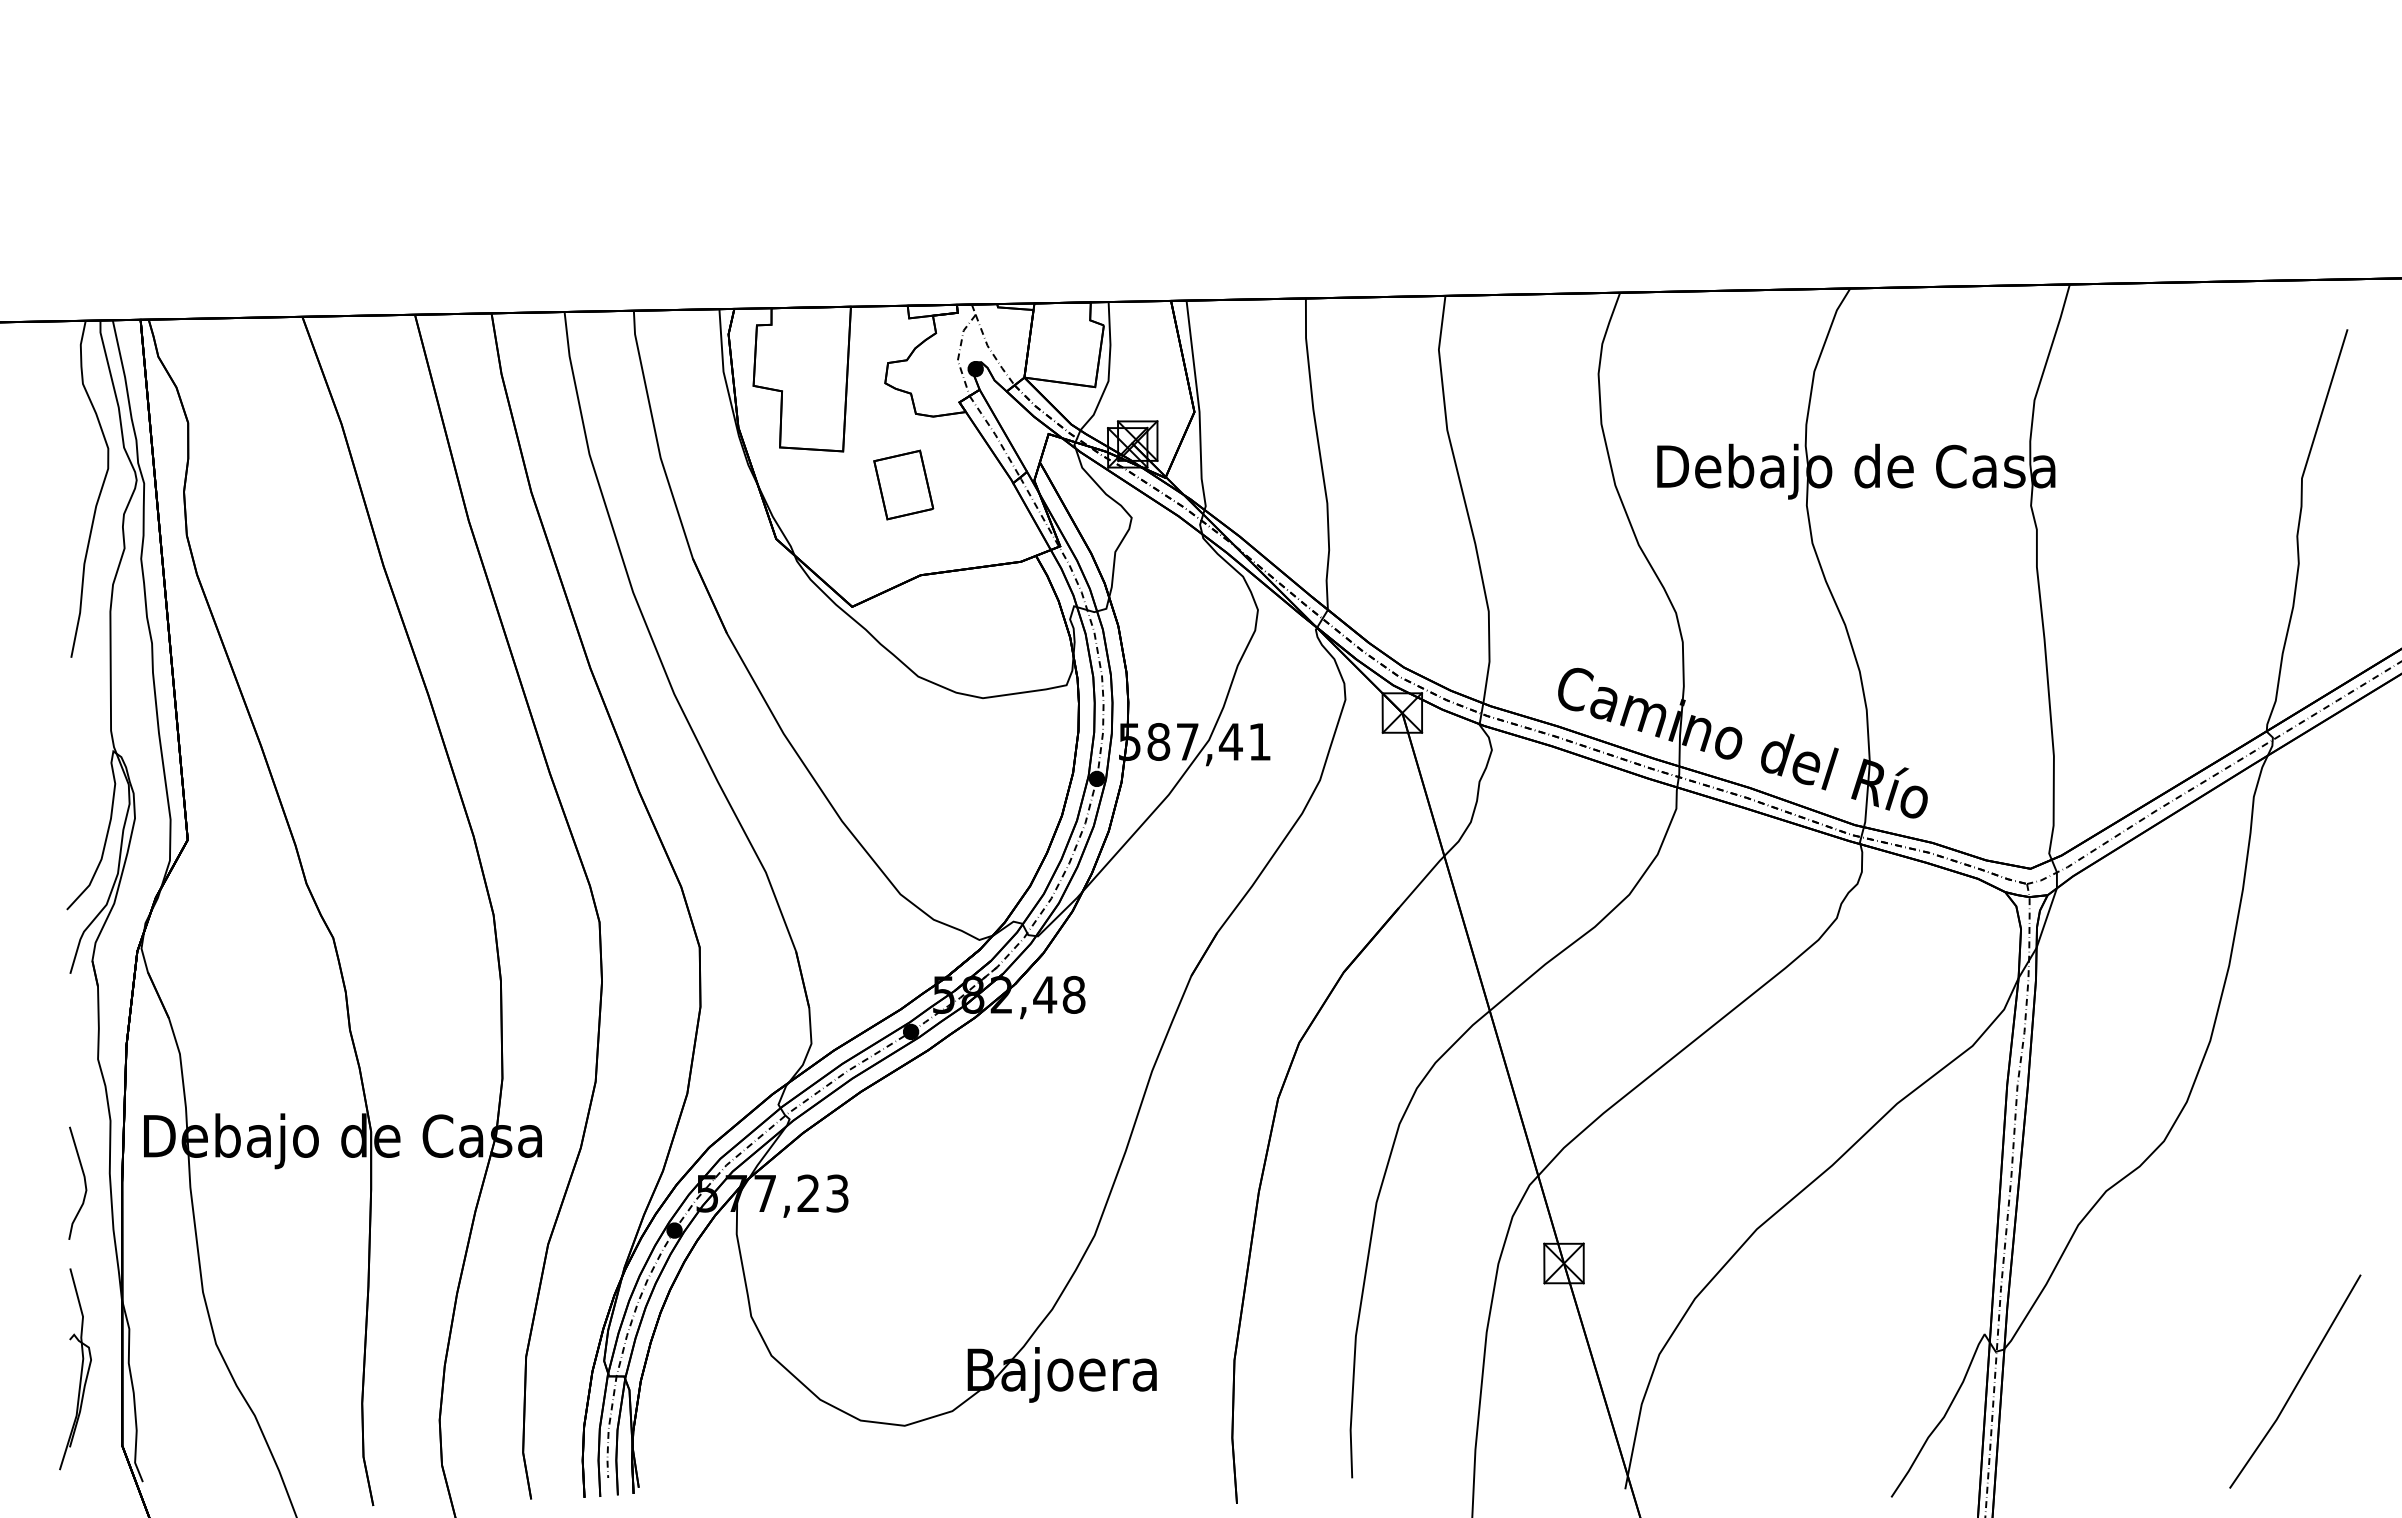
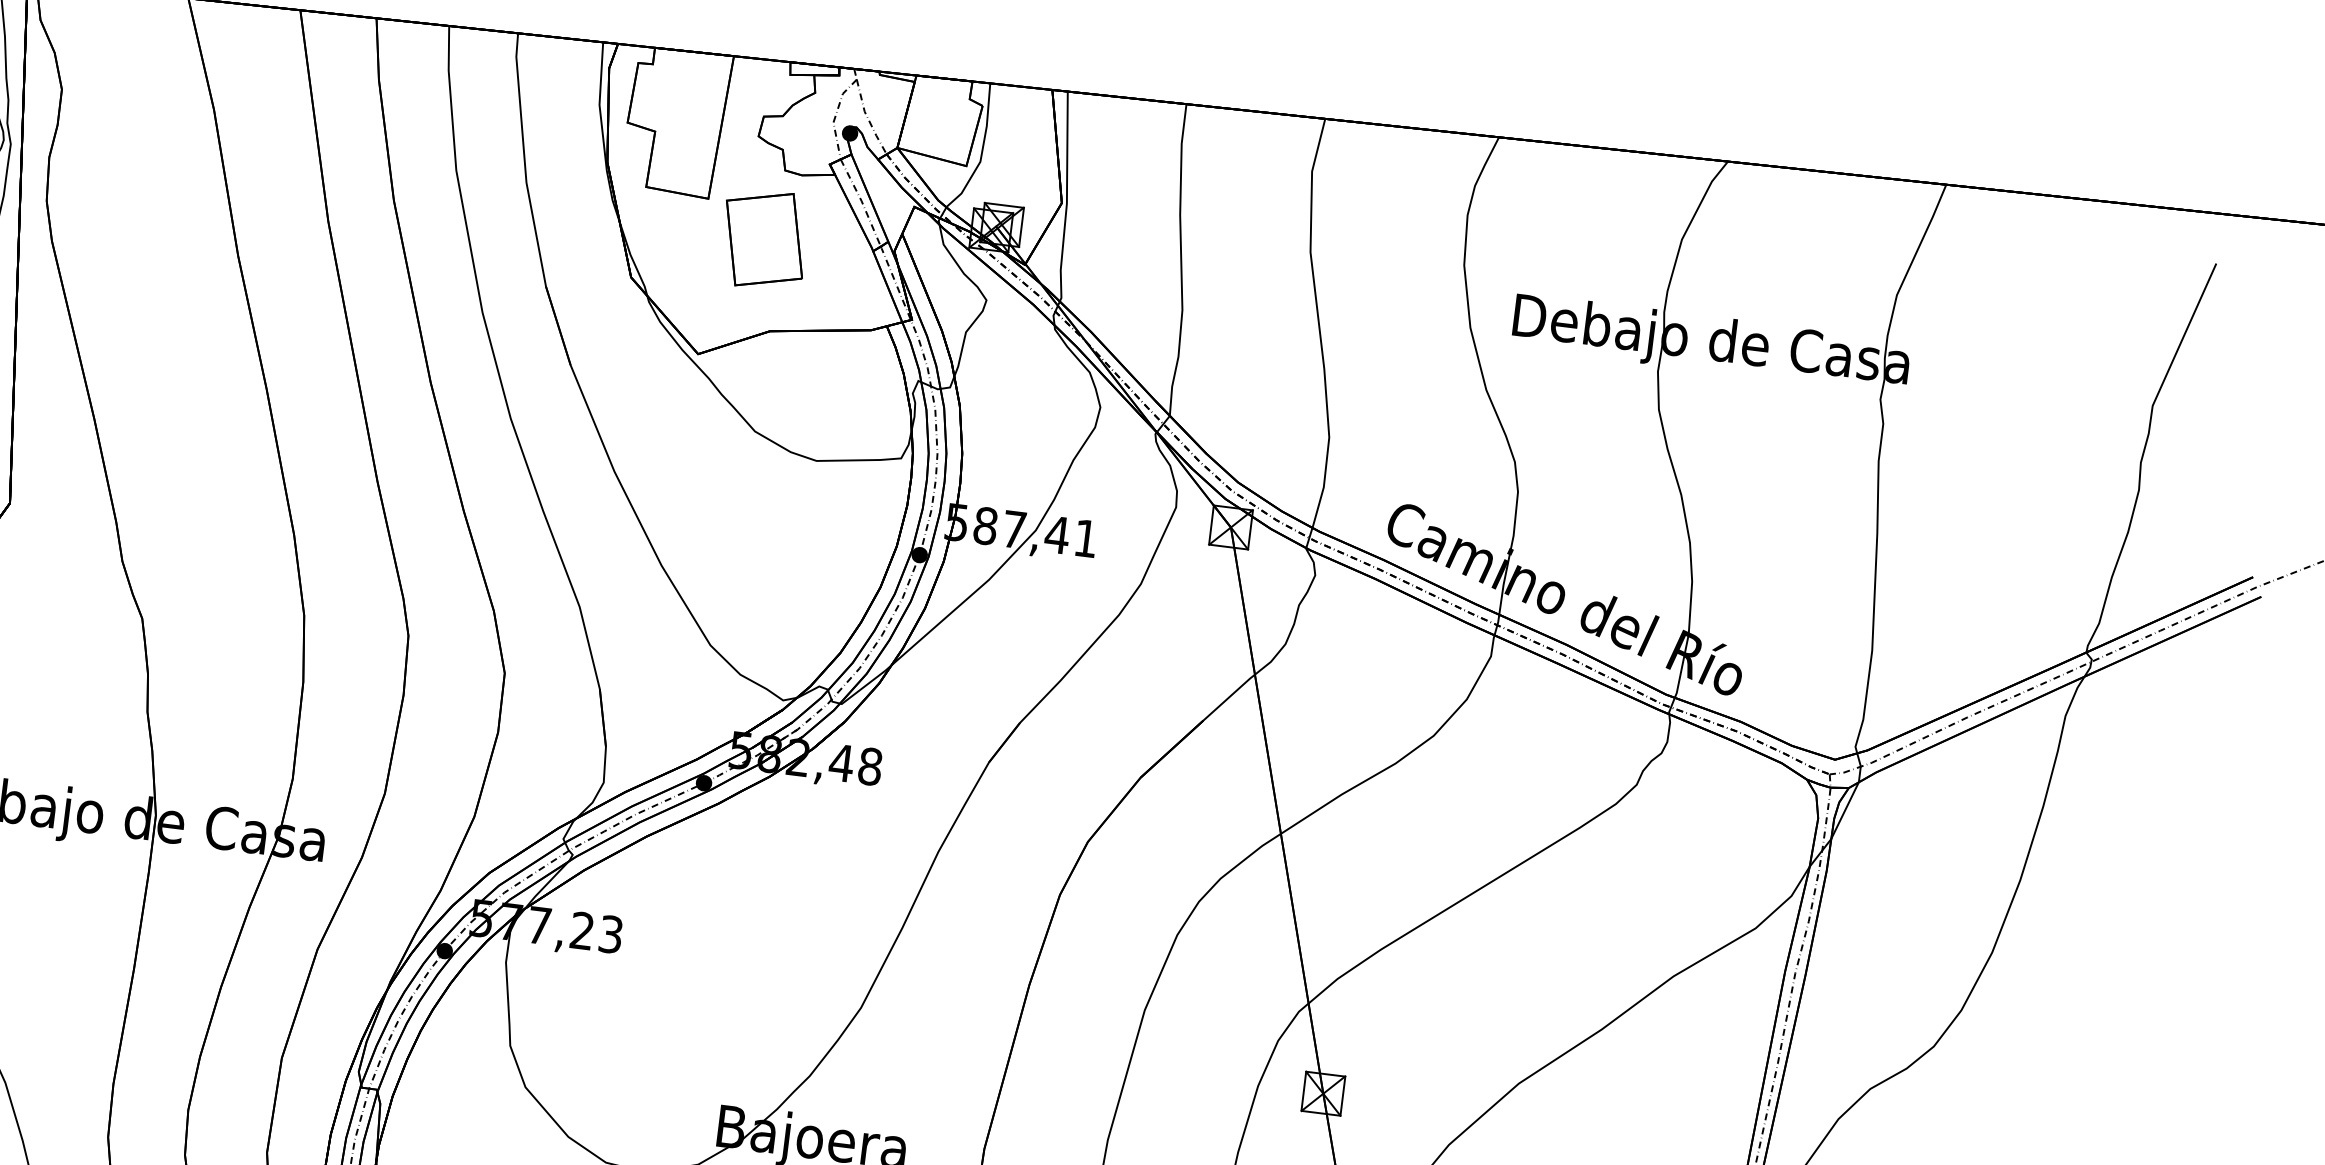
part: (903, 484) -> (764, 239), size x1.43

